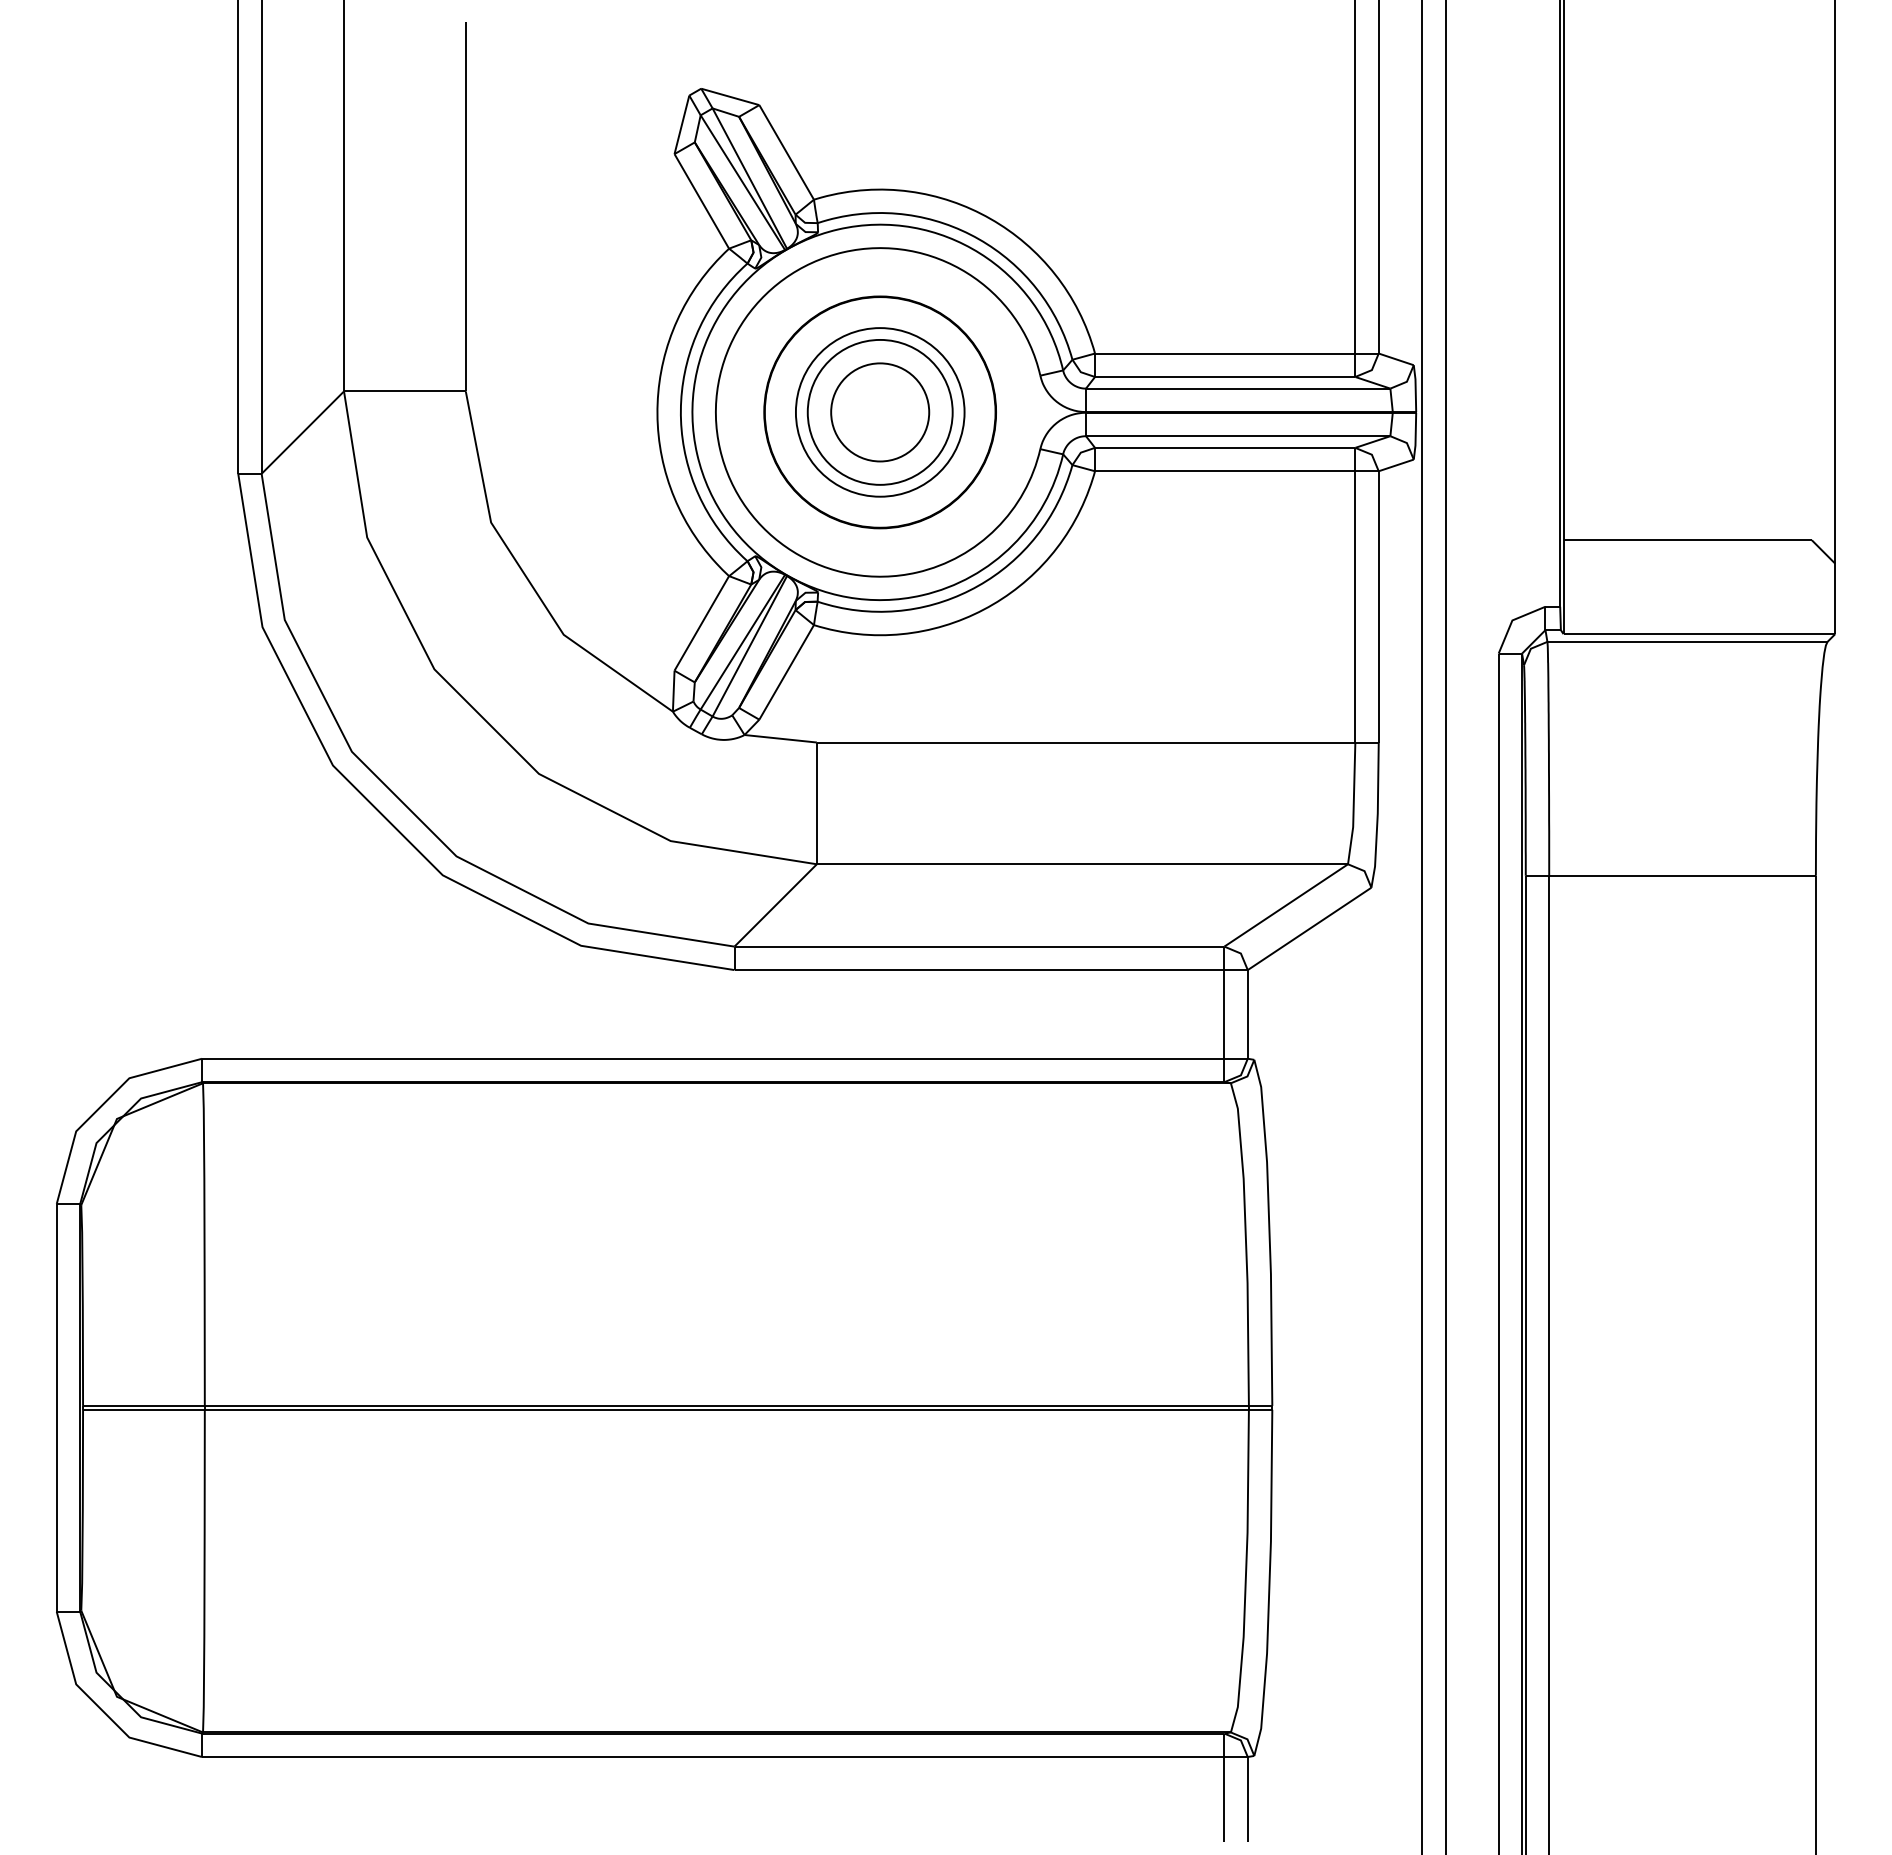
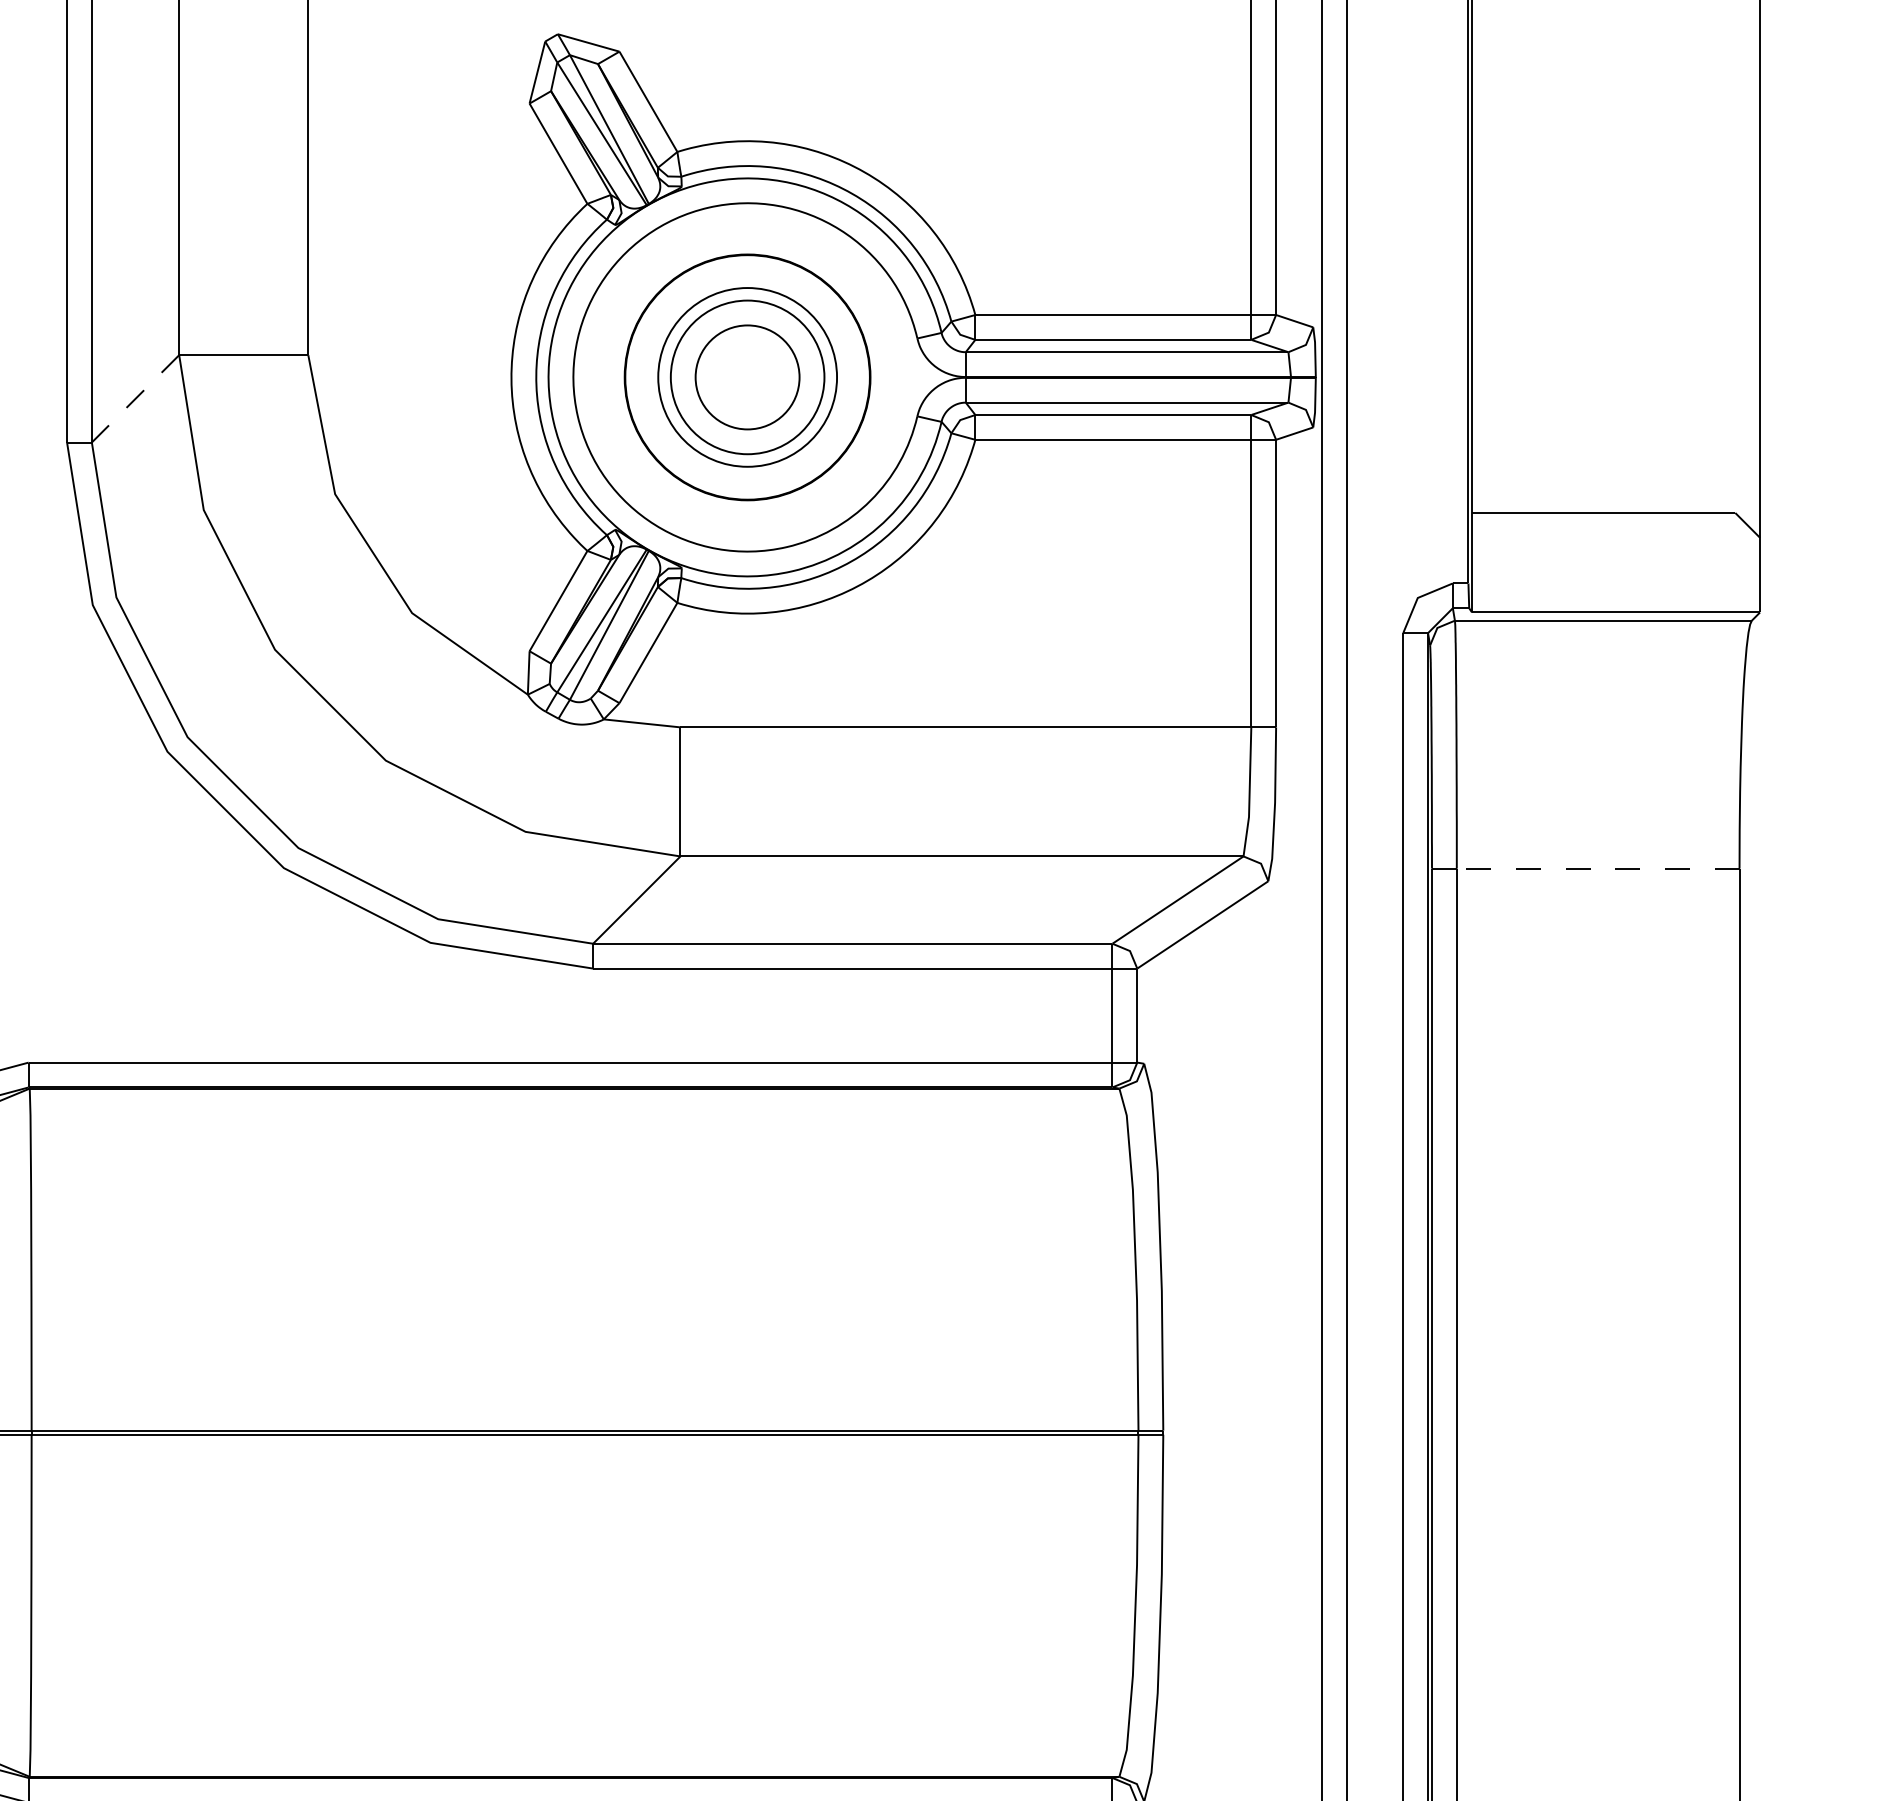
line: (302, 432) -> (135, 398), solid -> dashed
line: (1682, 875) -> (1598, 868), solid -> dashed

